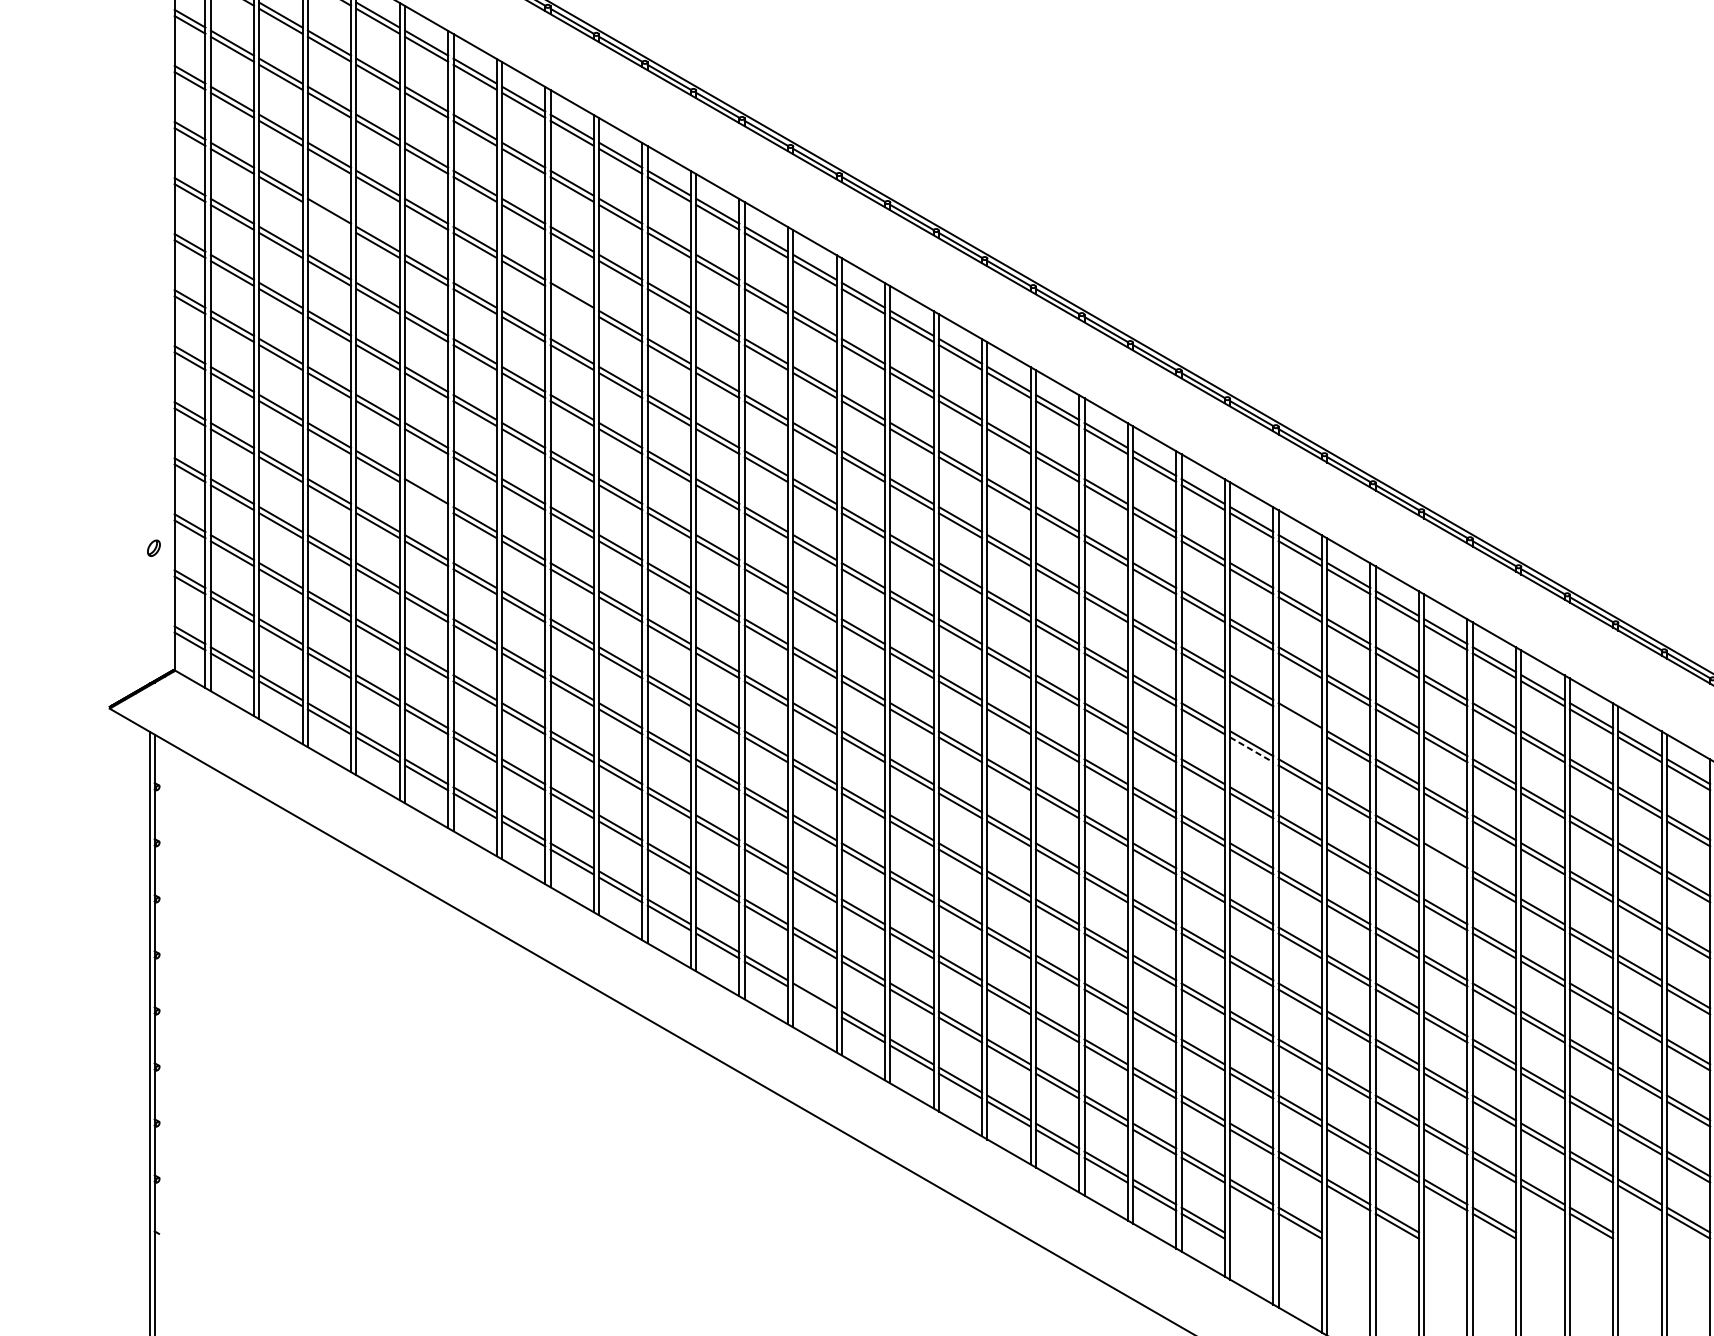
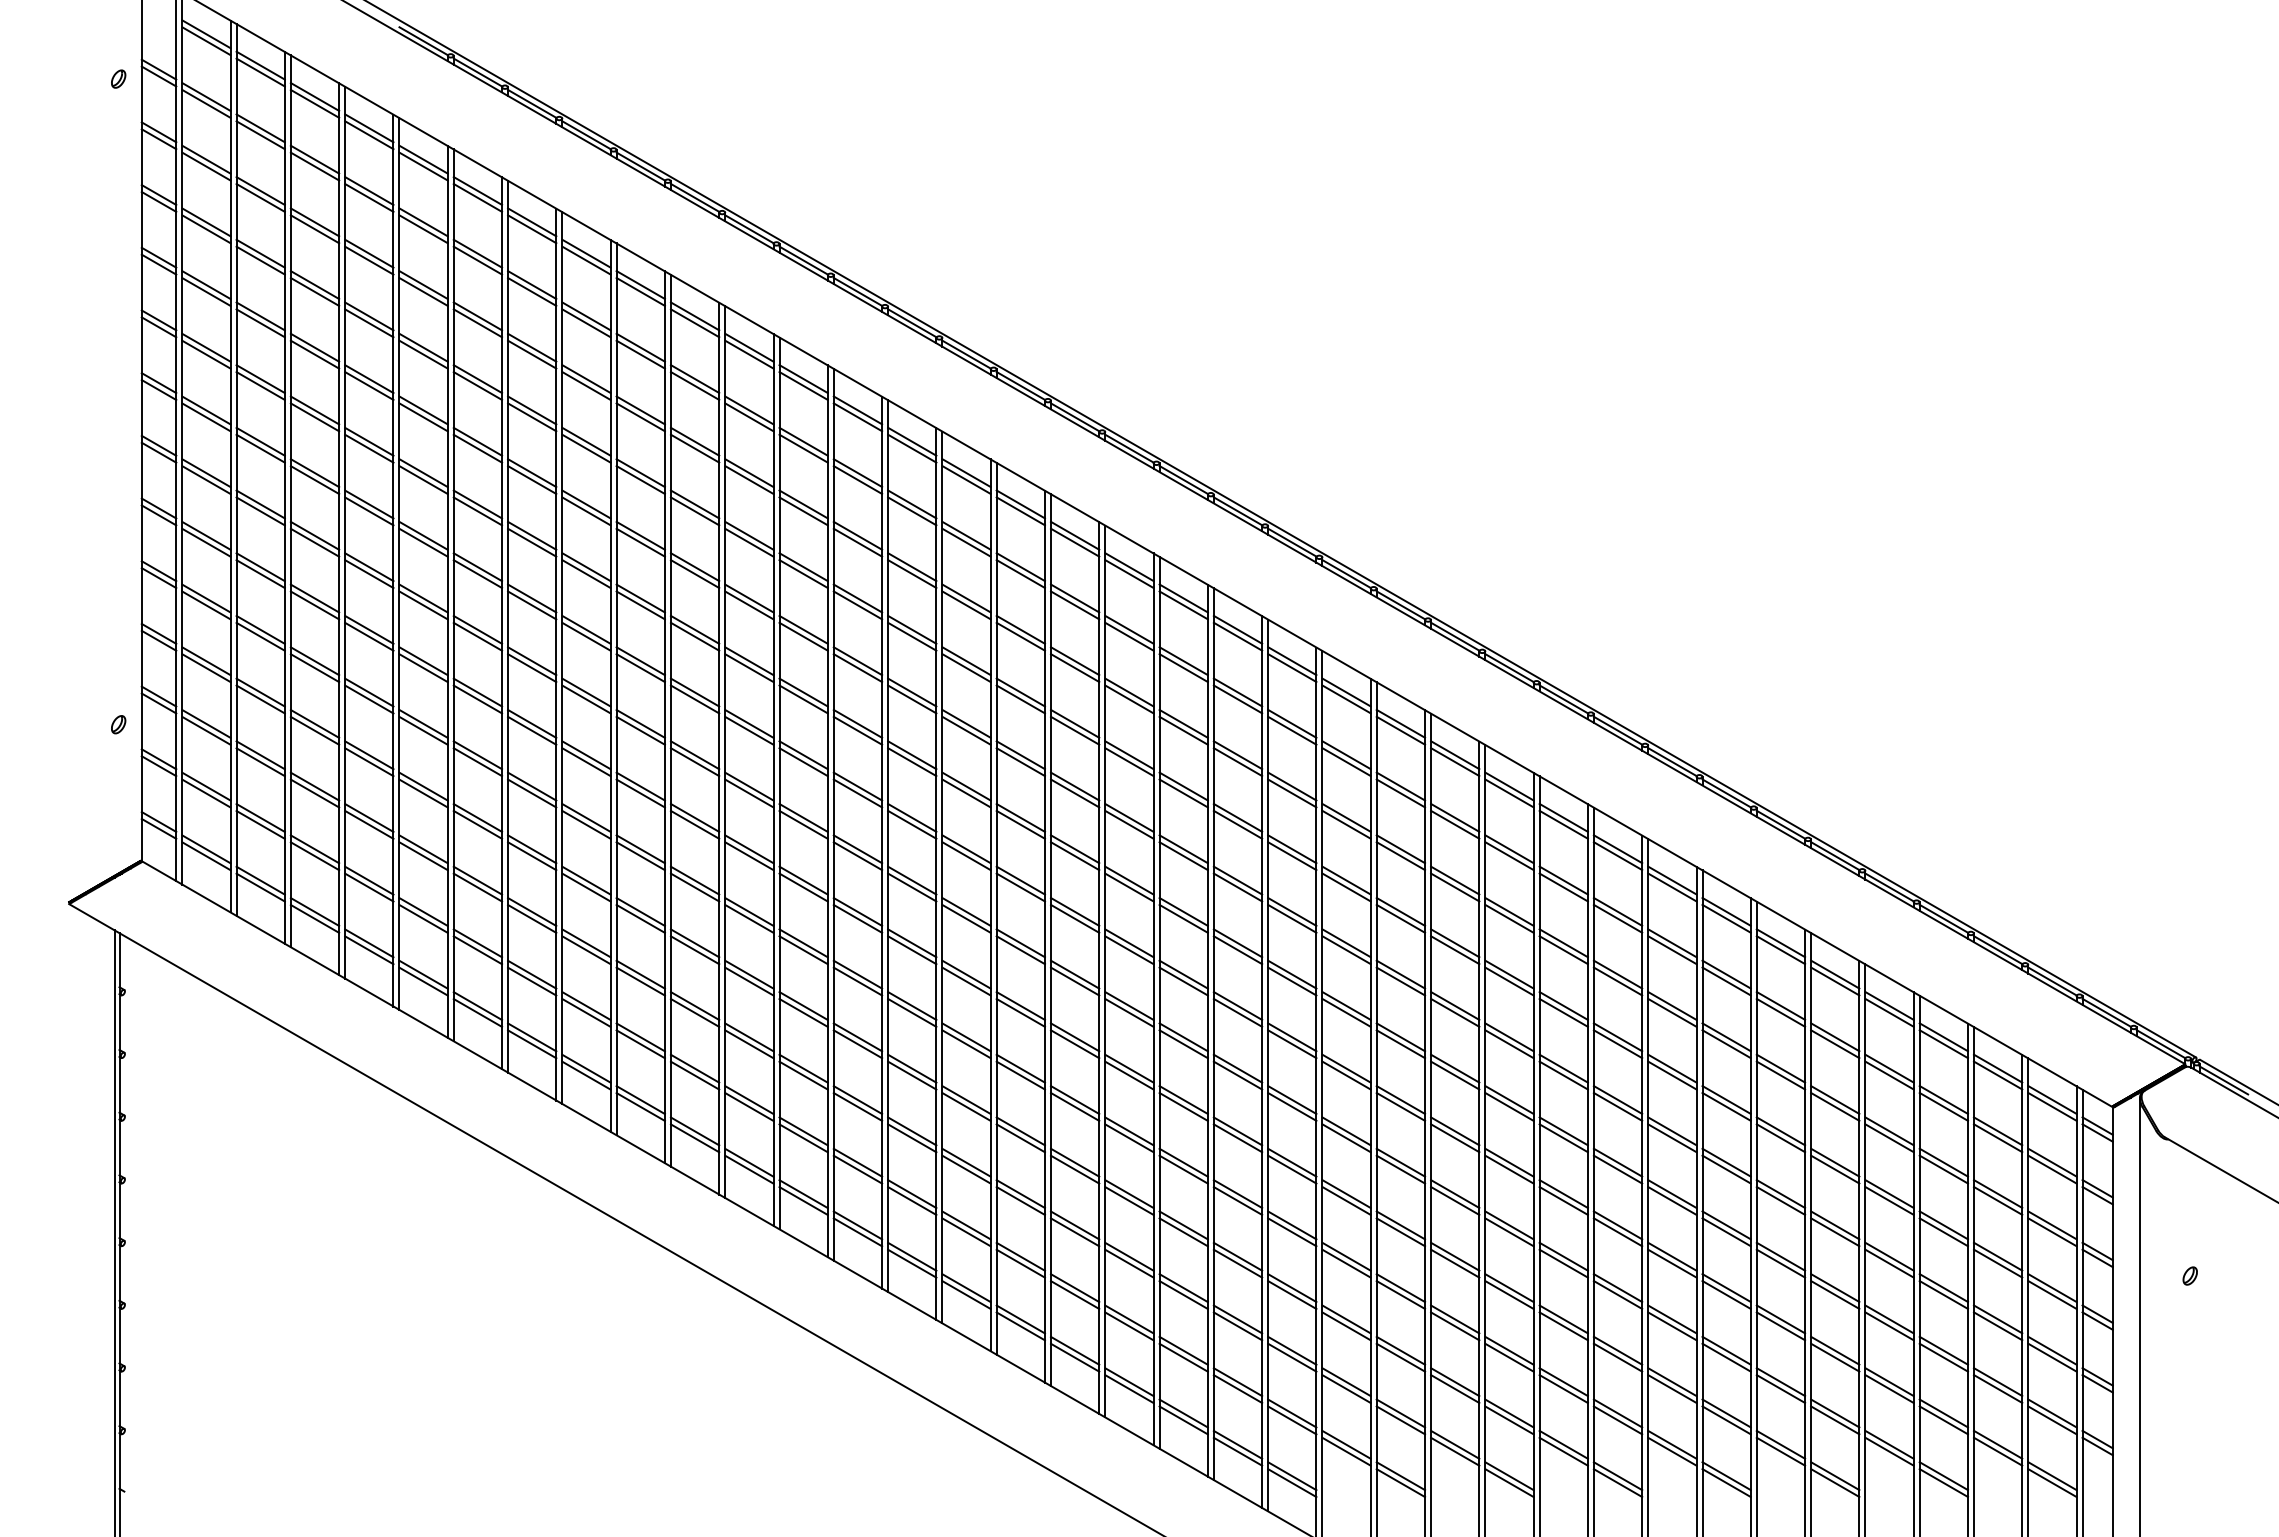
line: (329, 217) -> (314, 354), added
line: (572, 301) -> (586, 448), added
line: (426, 498) -> (423, 668), added
line: (1299, 721) -> (1400, 918), added
line: (1251, 750) -> (1346, 950), dashed -> solid
line: (1445, 861) -> (1563, 1075), added
line: (814, 1002) -> (857, 1232), added

